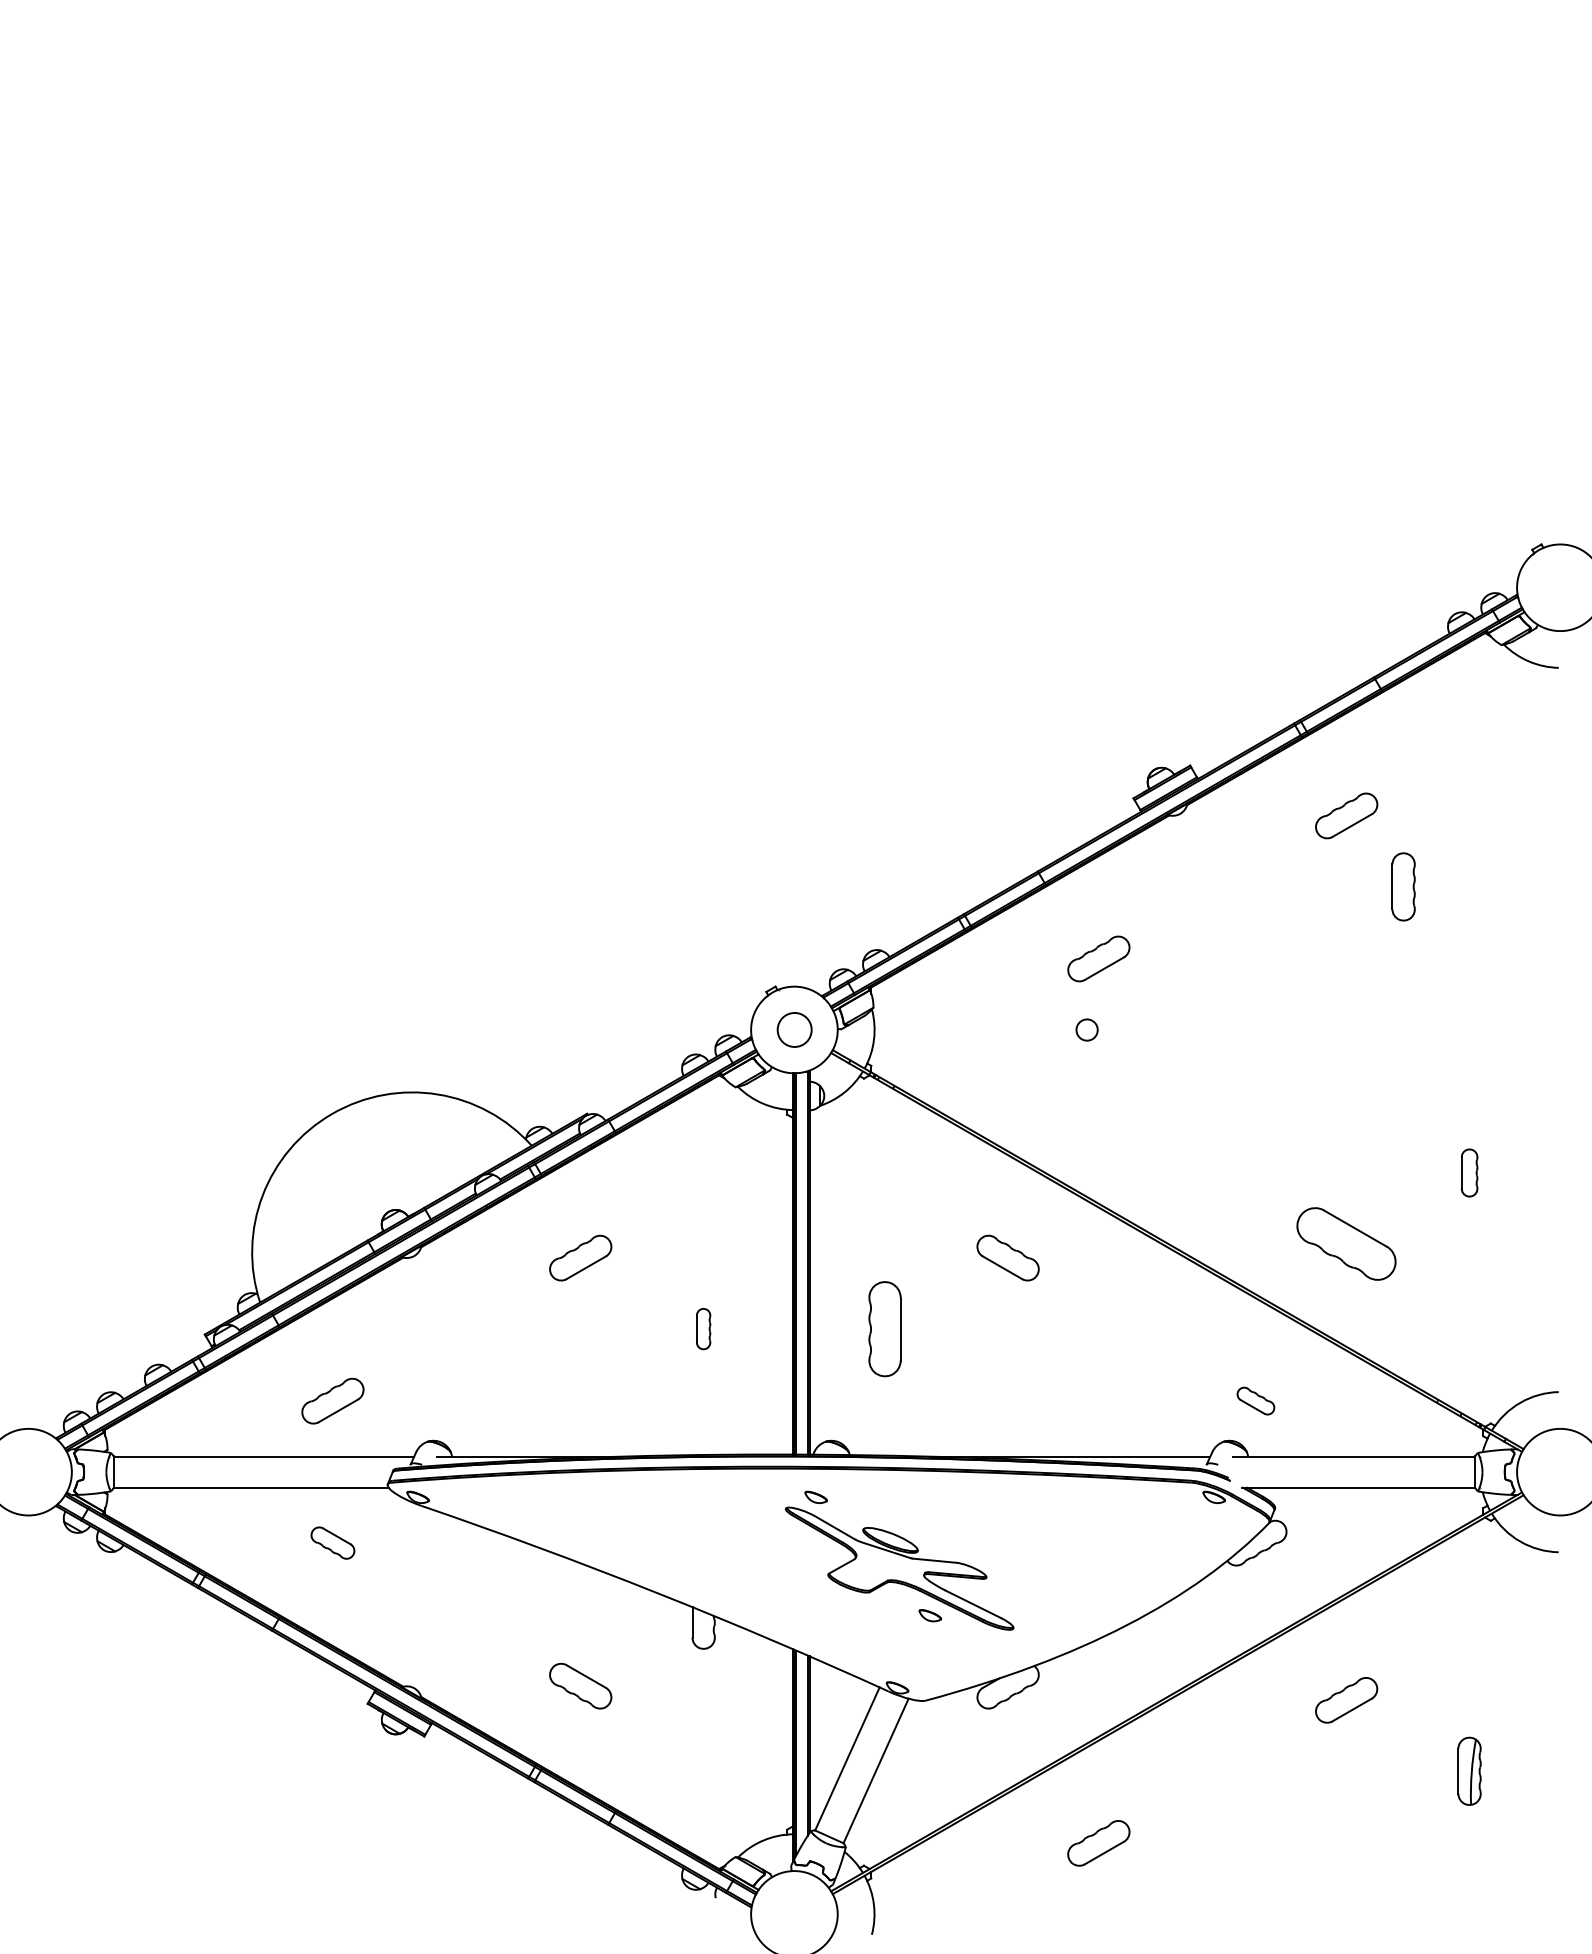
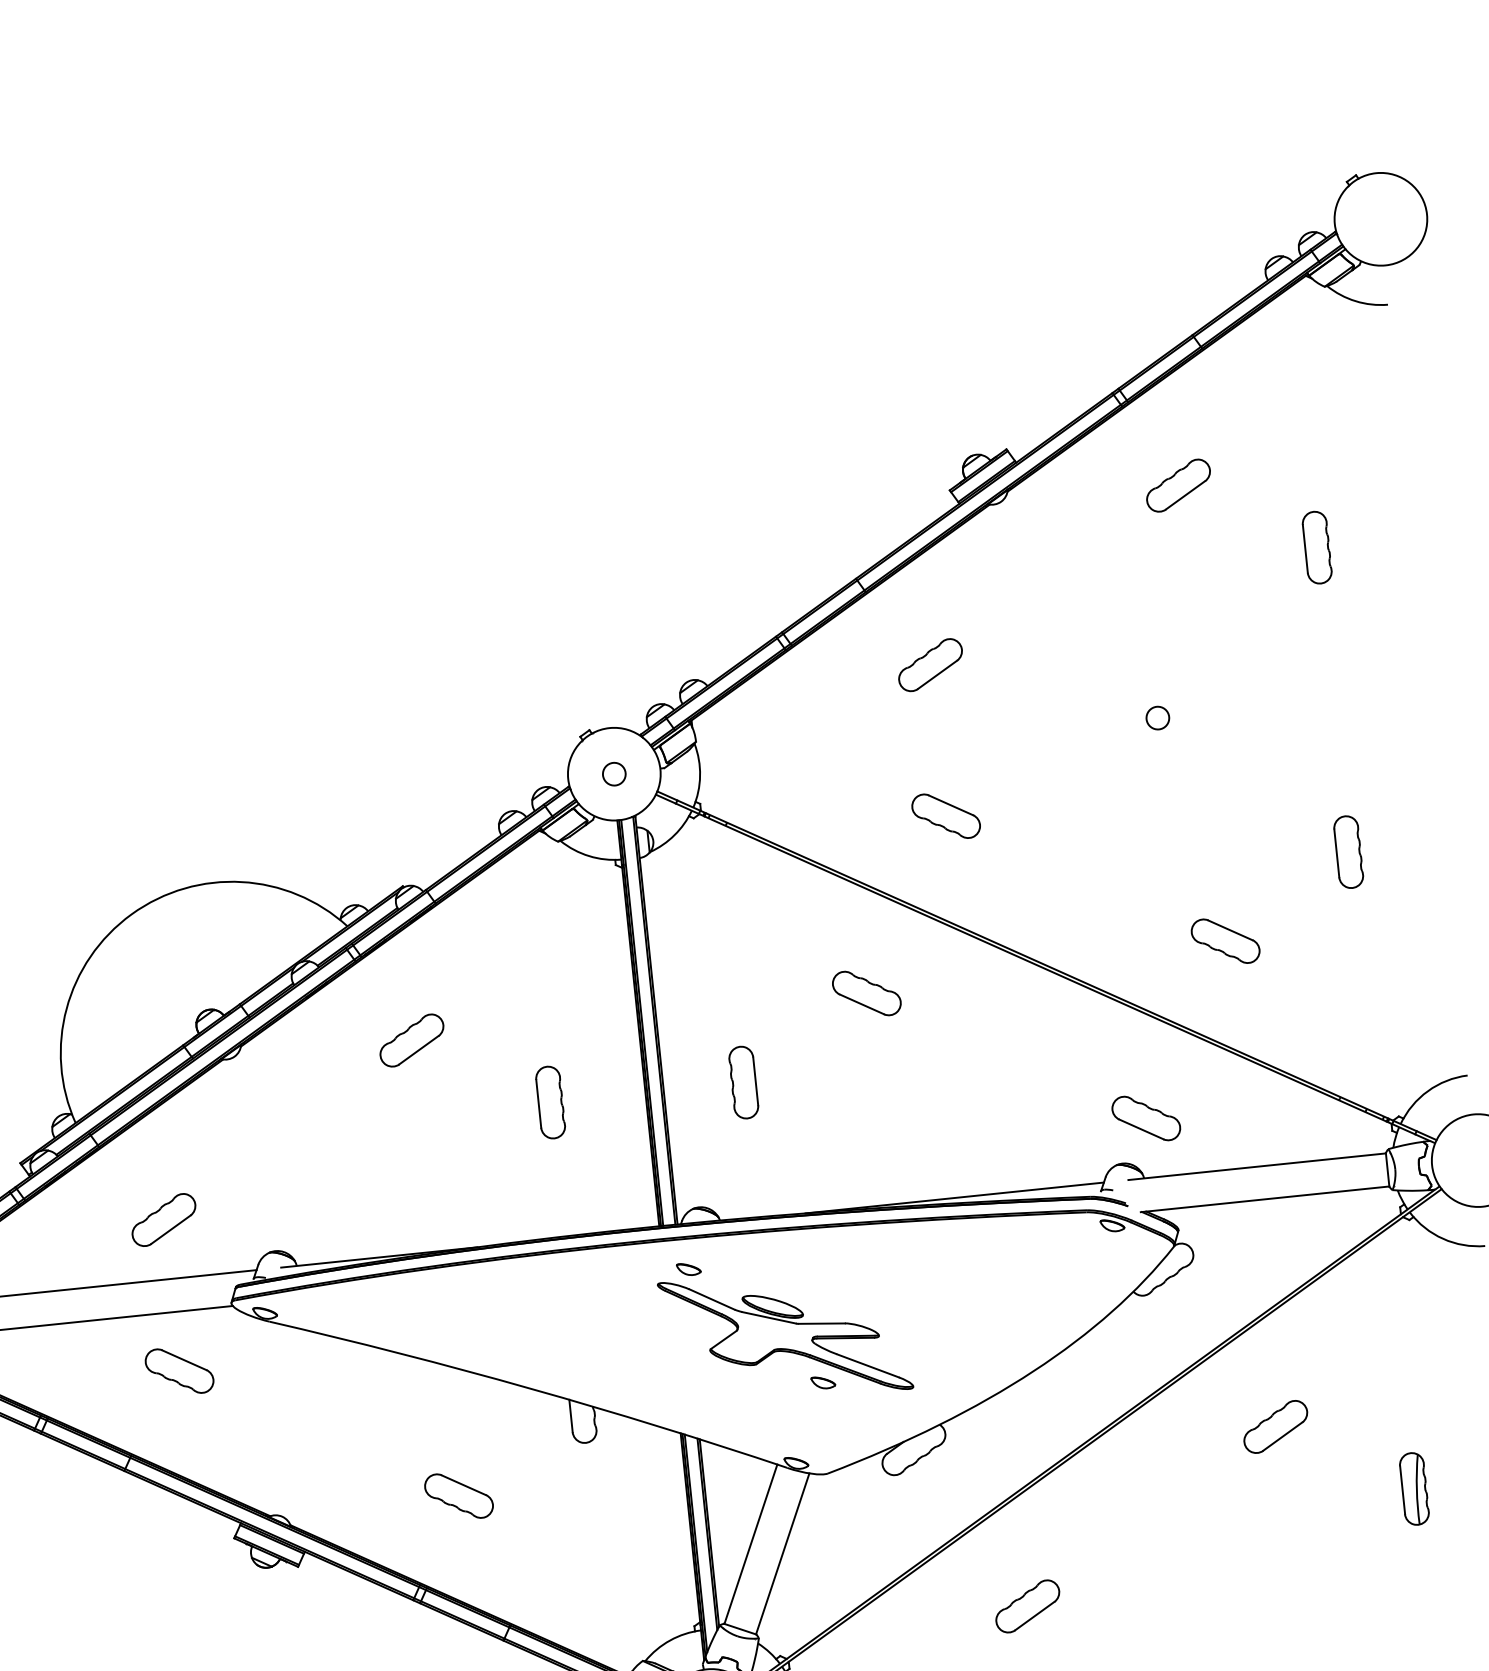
part: (1403, 886) -> (1317, 547), moved
circle: (793, 1029) -> (613, 773), size x0.62
circle: (1086, 1029) -> (1157, 717), moved
part: (1098, 1100) -> (945, 815), added
part: (1469, 1172) -> (1348, 851), size x1.43
part: (1346, 1243) -> (1225, 940), size x0.62
part: (703, 1328) -> (550, 1101), size x1.67
part: (885, 1328) -> (744, 1081), size x0.71
part: (1255, 1400) -> (1145, 1117), size x1.67
part: (332, 1542) -> (179, 1370), size x1.43

